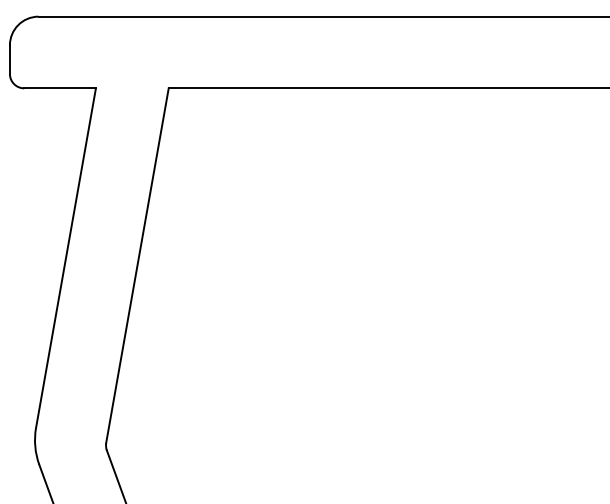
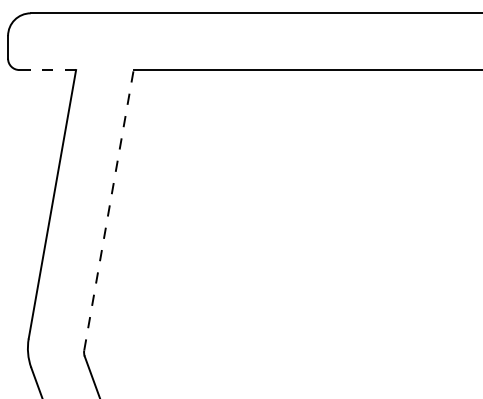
line: (60, 88) -> (48, 70), solid -> dashed
line: (137, 265) -> (108, 210), solid -> dashed

